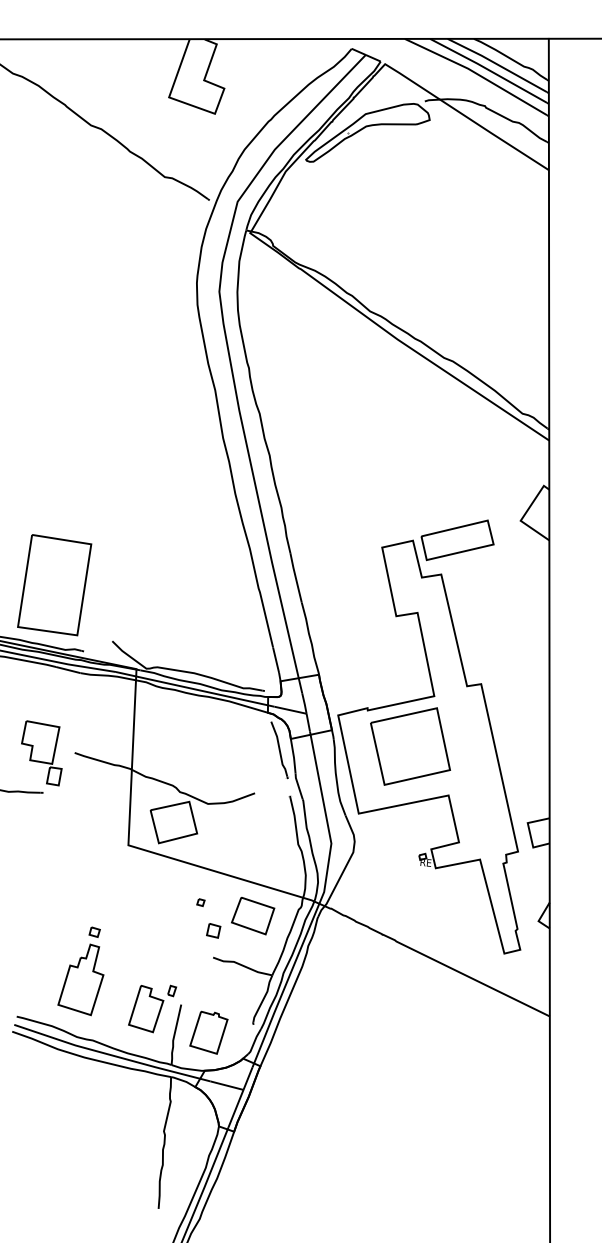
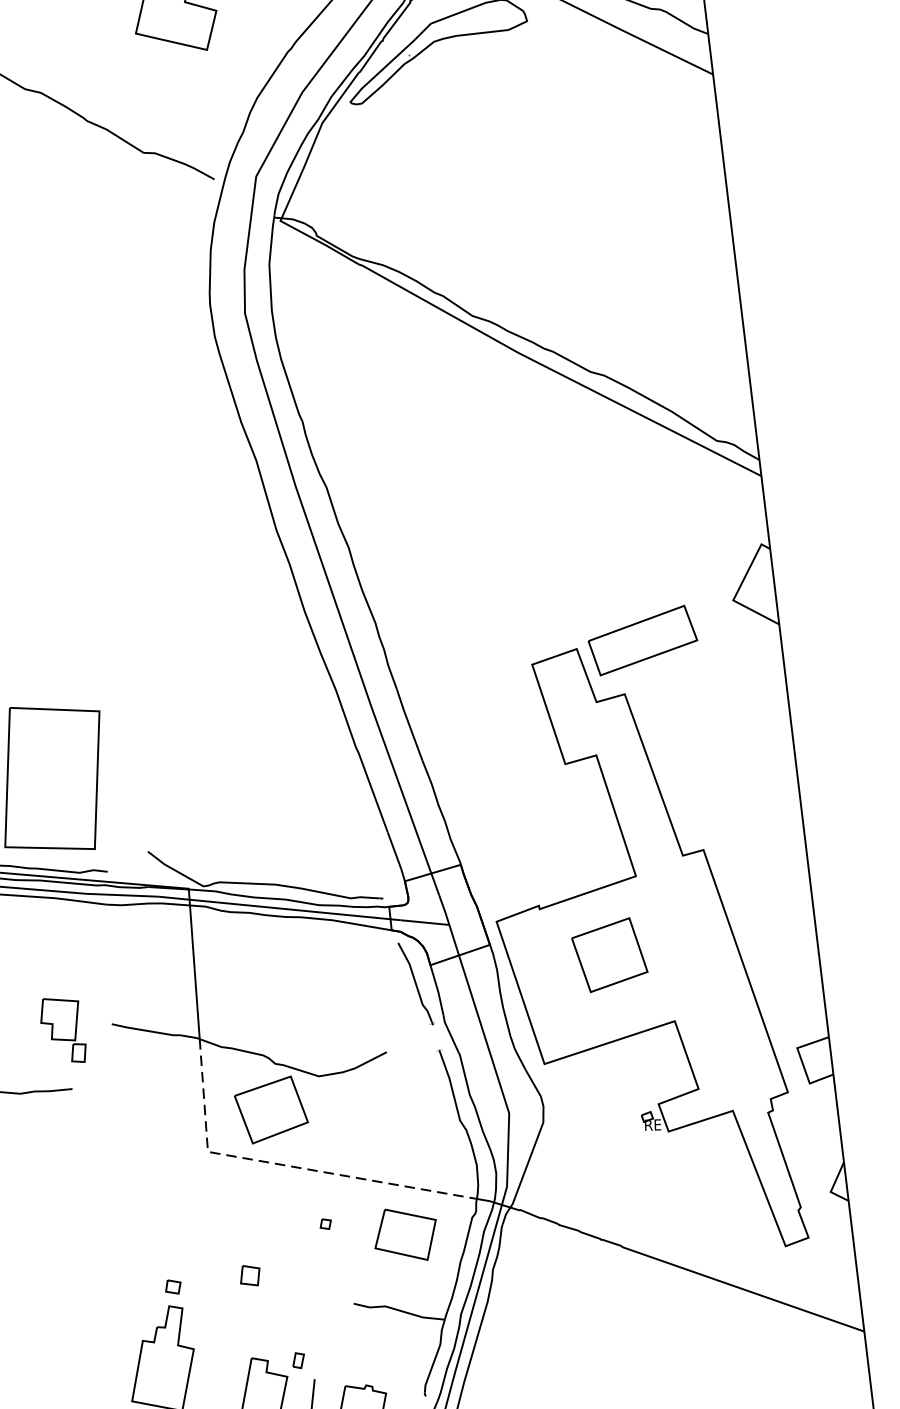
part: (410, 746) -> (609, 955), size x0.6
part: (41, 753) -> (62, 1030), size x0.7
line: (179, 860) -> (286, 1165), solid -> dashed
part: (213, 930) -> (249, 1275), moved

